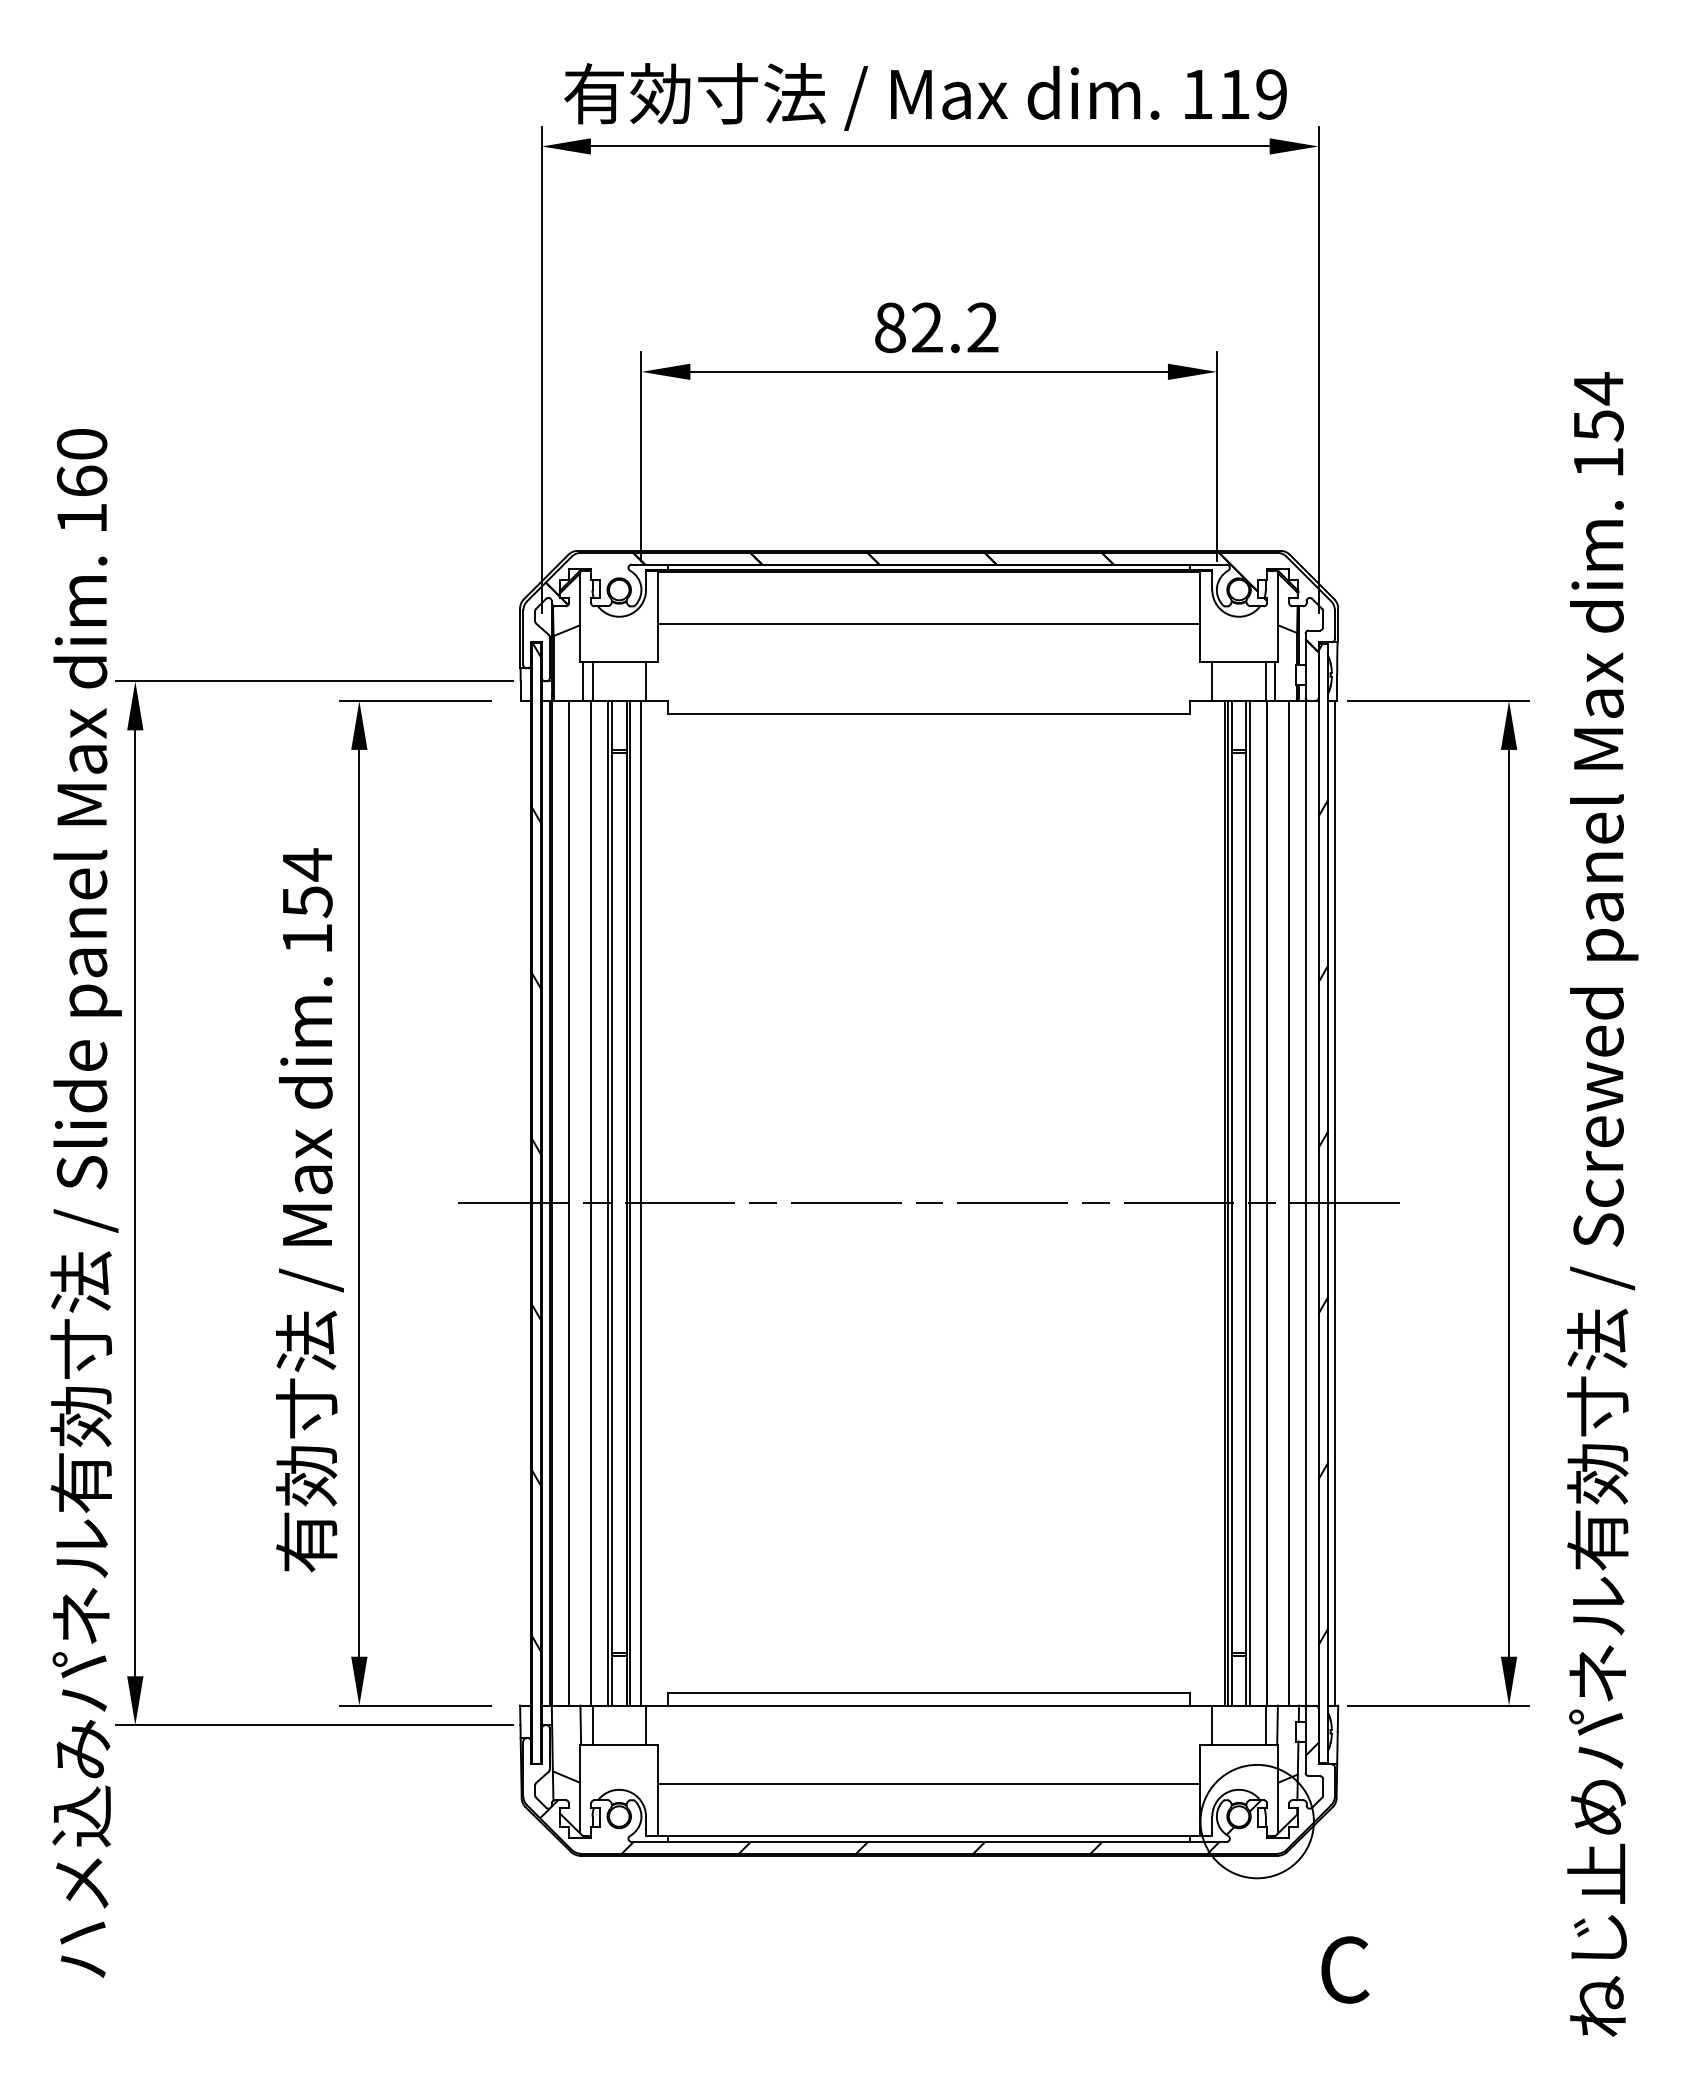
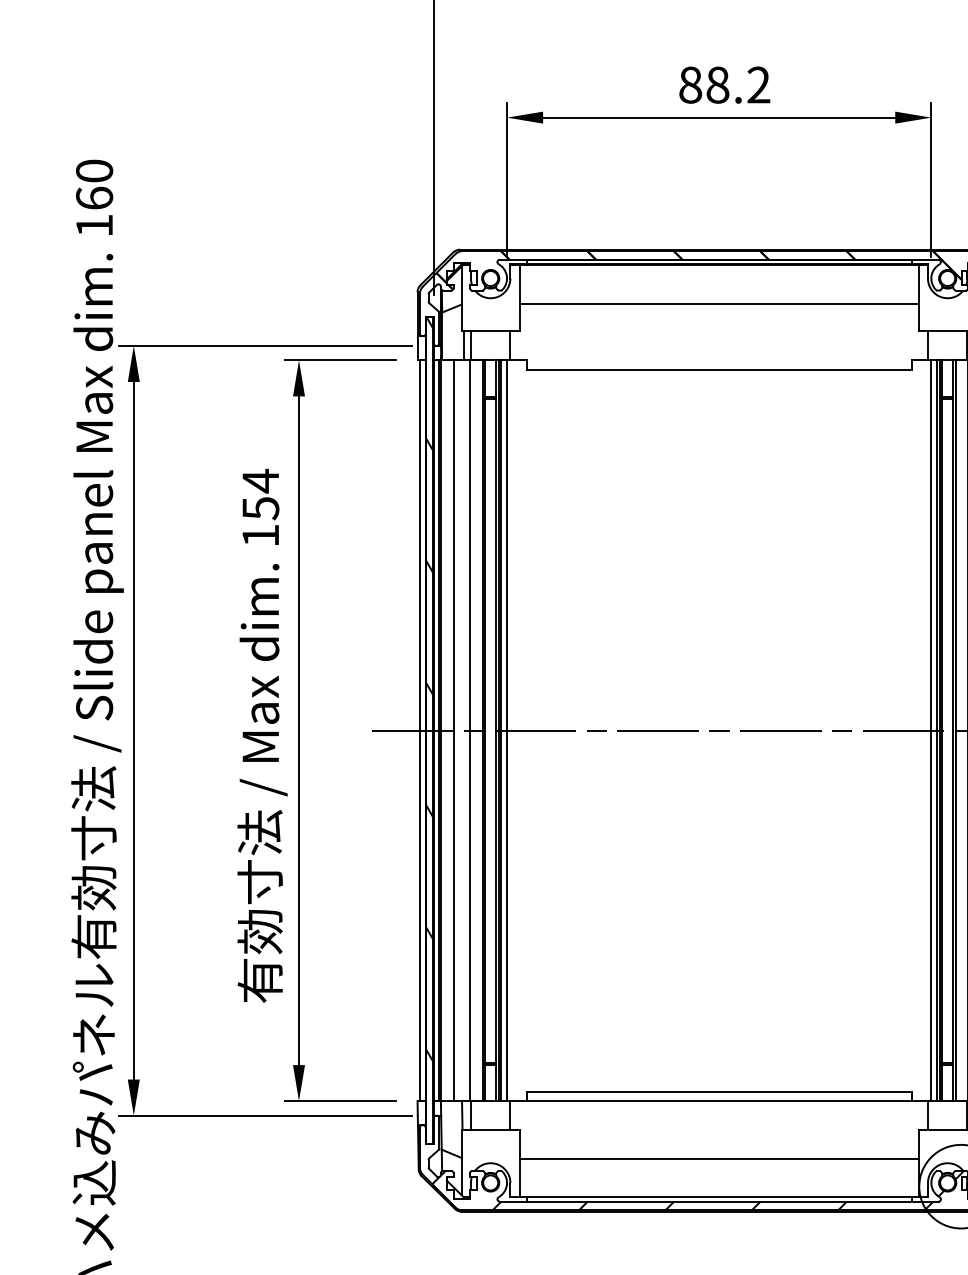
text: (927, 327) -> (717, 84), 82.2 -> 88.2
line: (523, 1202) -> (420, 730), added
line: (633, 1202) -> (501, 730), added
line: (1216, 1202) -> (931, 730), added

